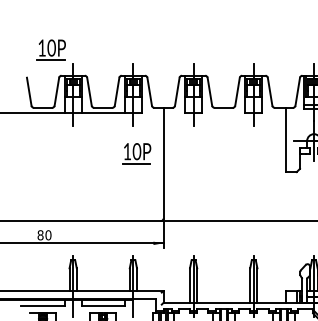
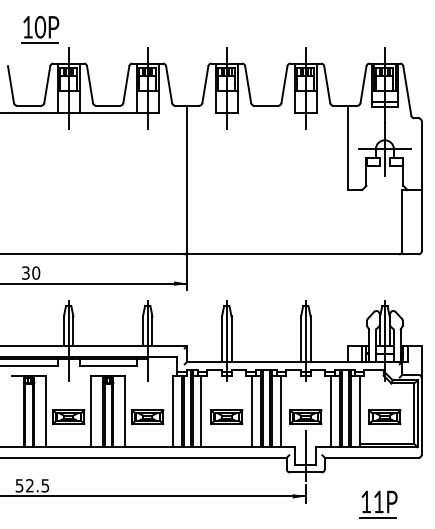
part: (137, 153) -> (152, 165), removed
text: (40, 234) -> (25, 272), 80 -> 30

